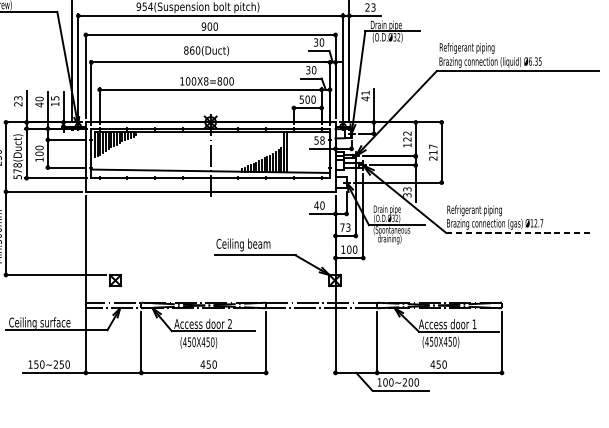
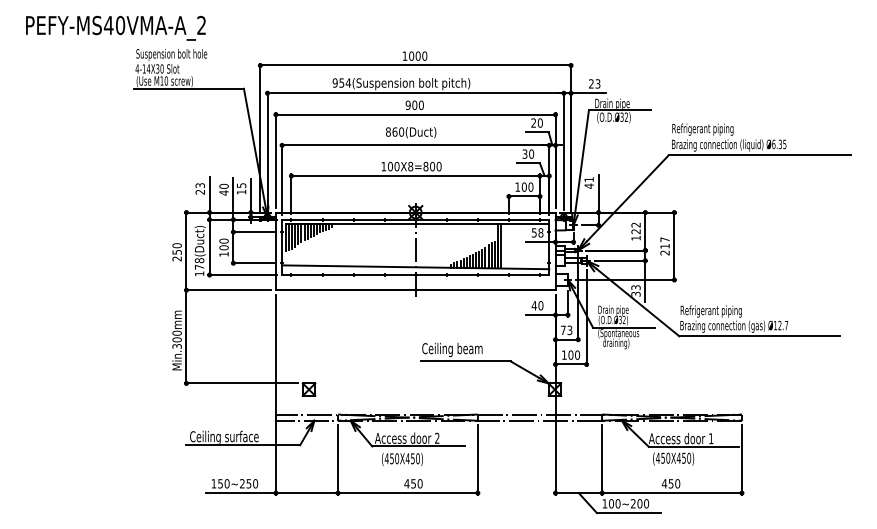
text: (315, 42) -> (533, 123), 30 -> 20
text: (301, 99) -> (517, 186), 500 -> 100
text: (17, 176) -> (199, 273), 578(Duct) -> 178(Duct)
line: (517, 233) -> (759, 336), dashed -> solid

